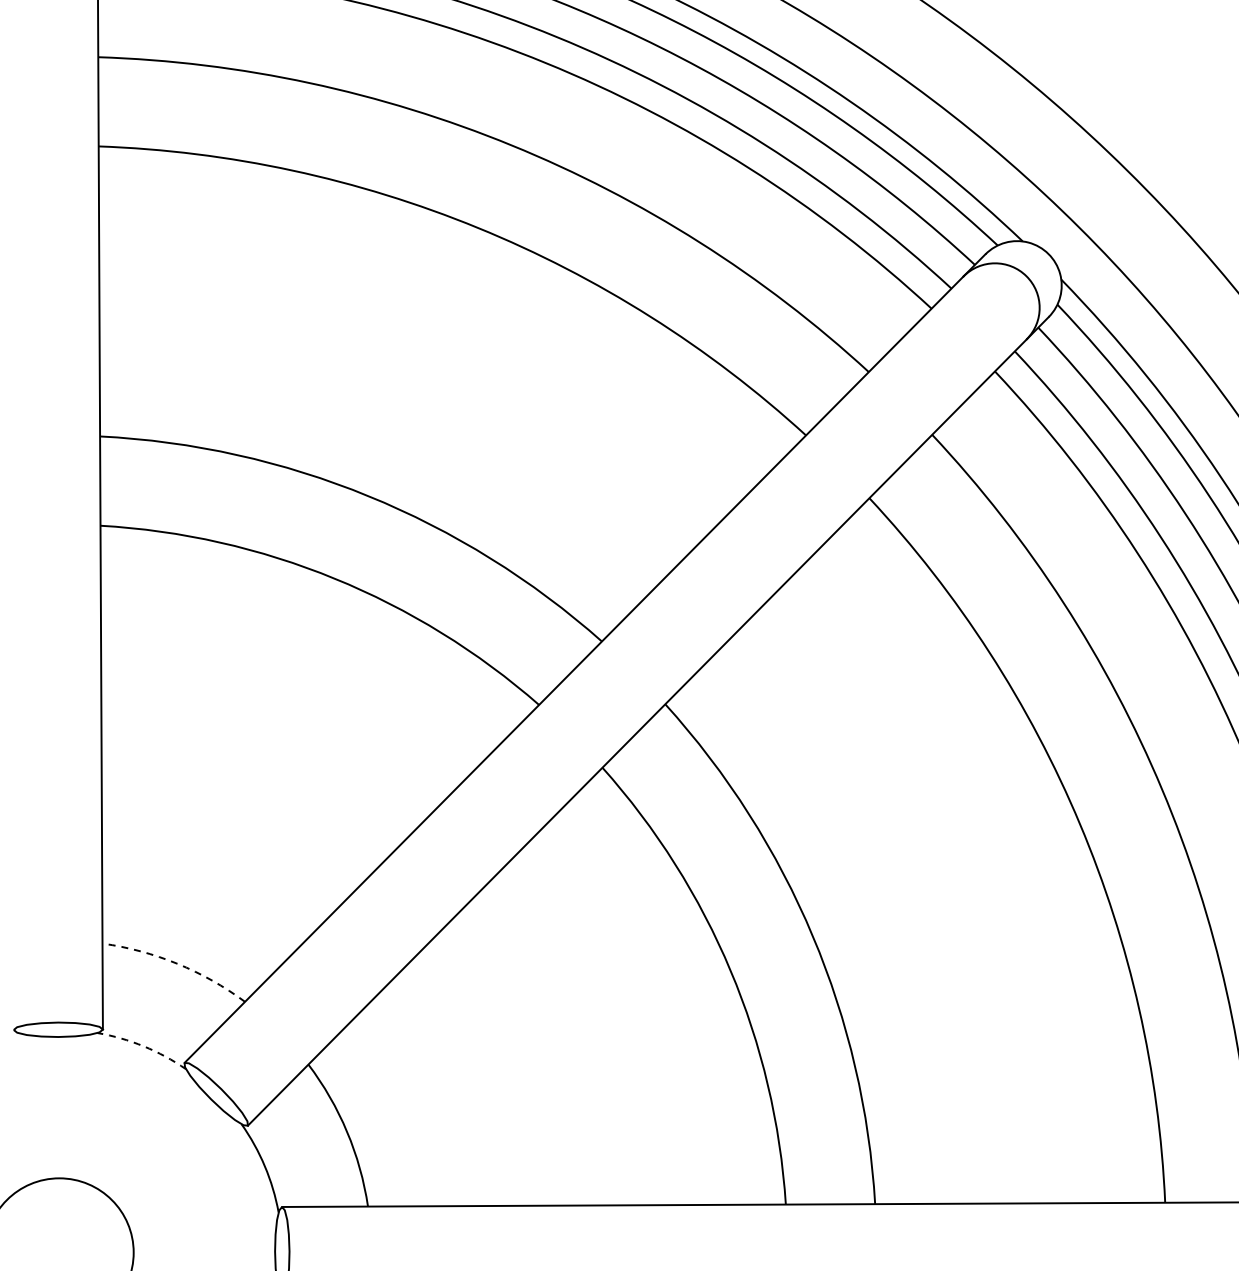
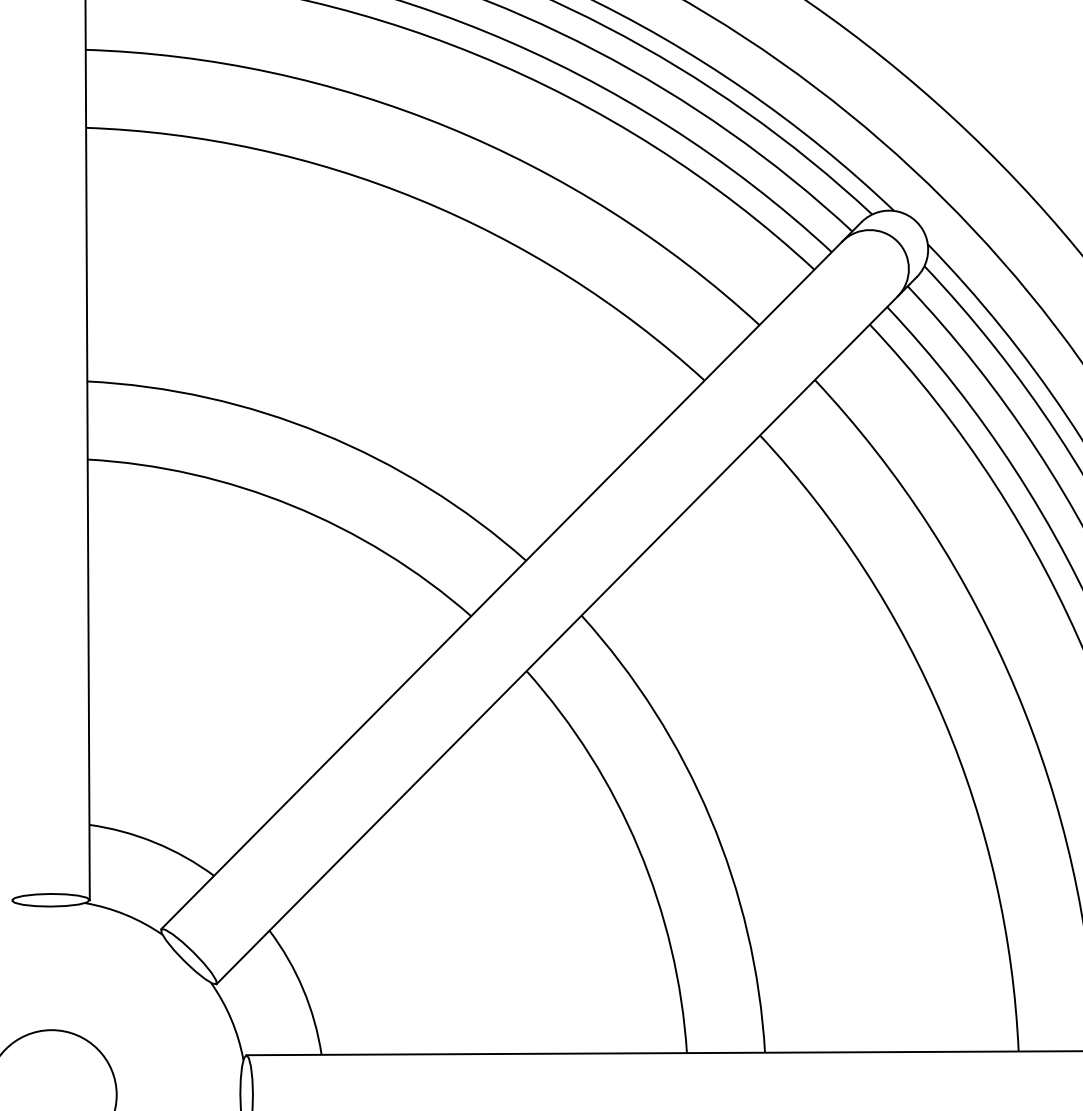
arc: (177, 963) -> (155, 842), dashed -> solid
arc: (143, 1046) -> (125, 914), dashed -> solid

